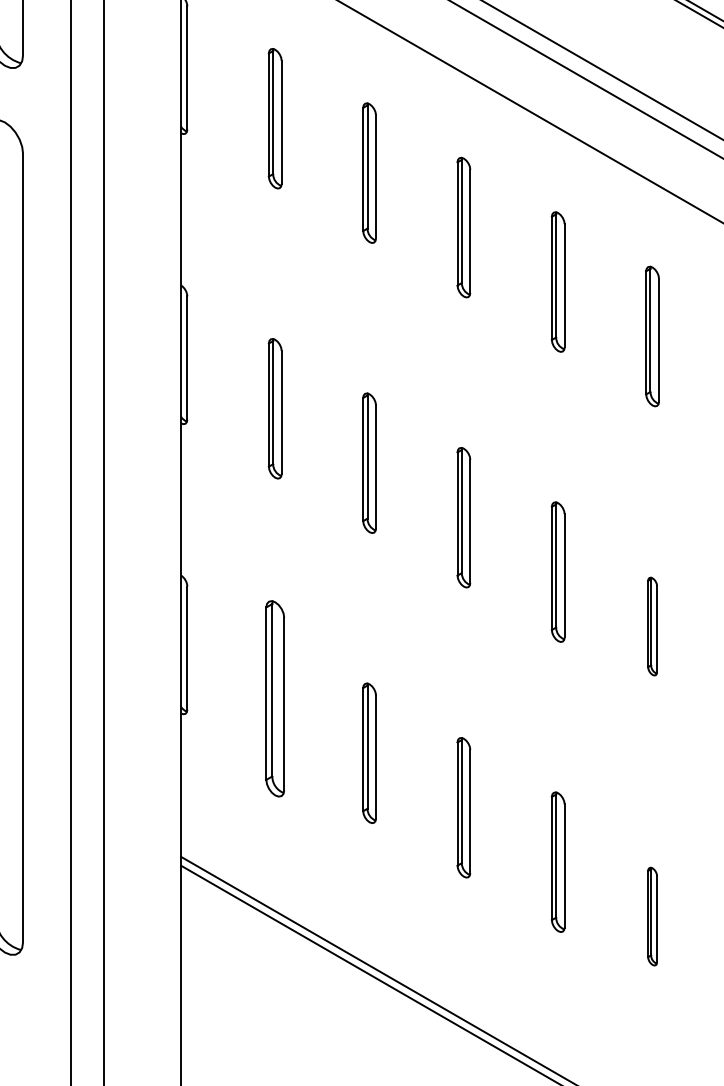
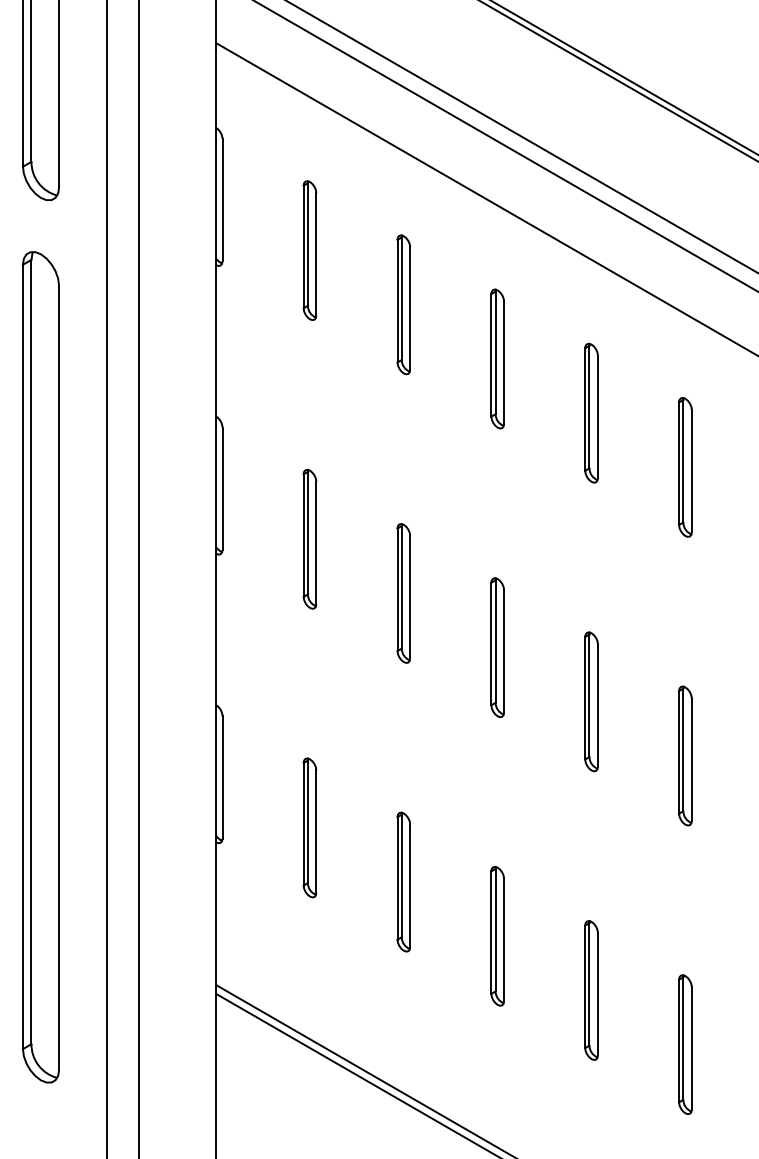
part: (652, 626) -> (685, 755), size x1.43
part: (274, 698) -> (309, 827), size x0.71
part: (652, 916) -> (685, 1044), size x1.43

